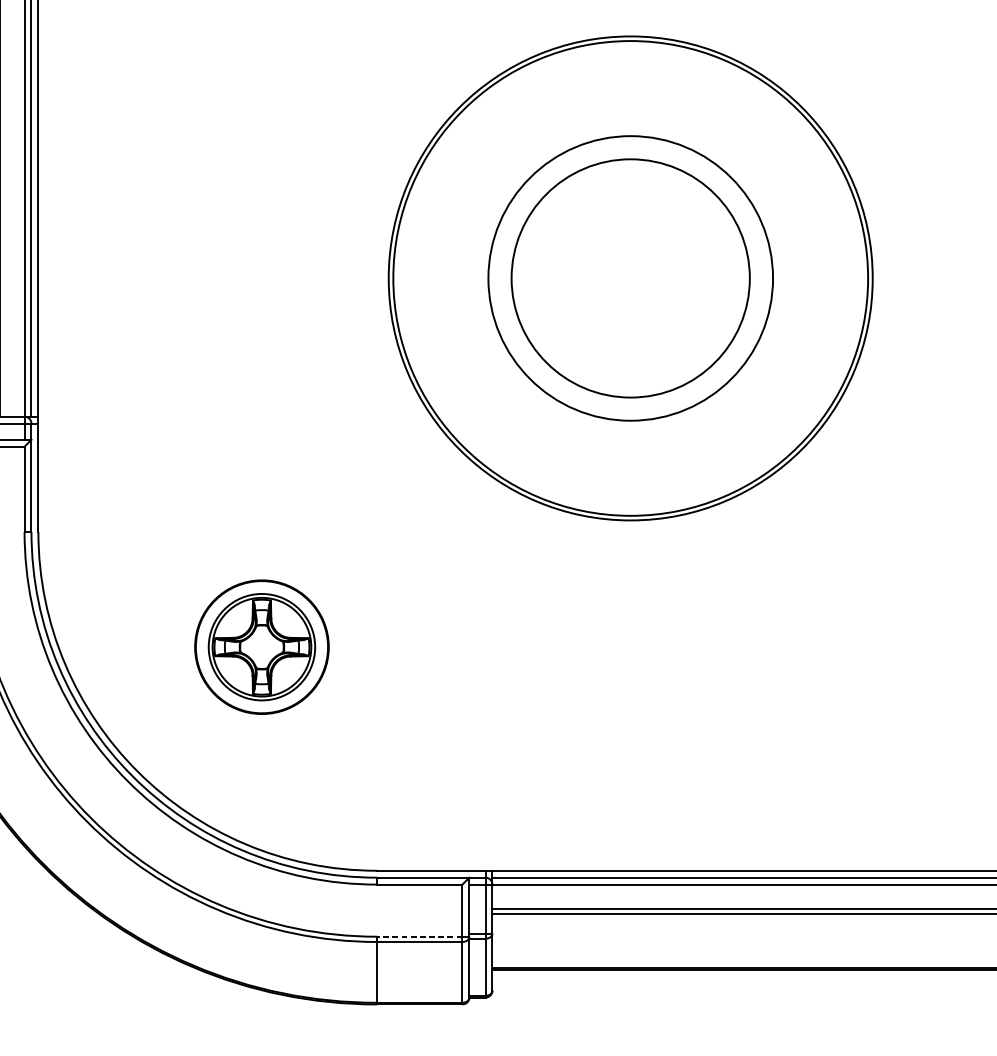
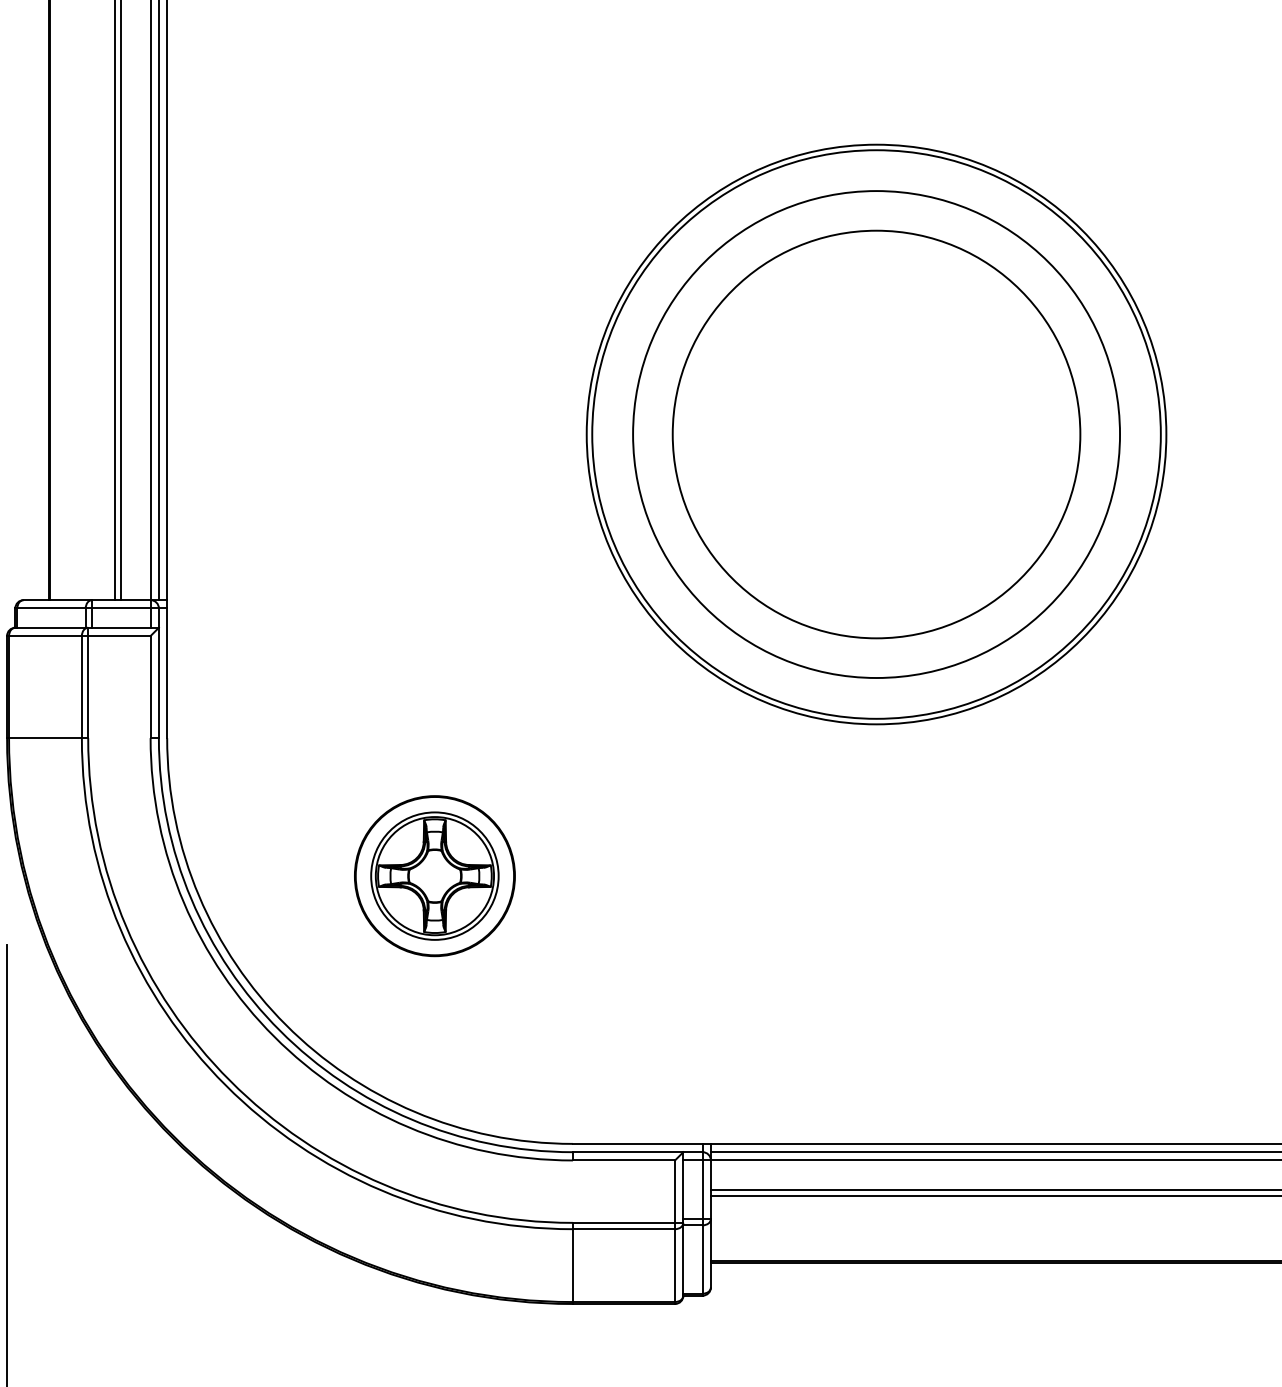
circle: (630, 278) -> (876, 434), size x1.43
circle: (630, 278) -> (876, 434), size x1.43
line: (419, 936) -> (623, 1222), dashed -> solid

